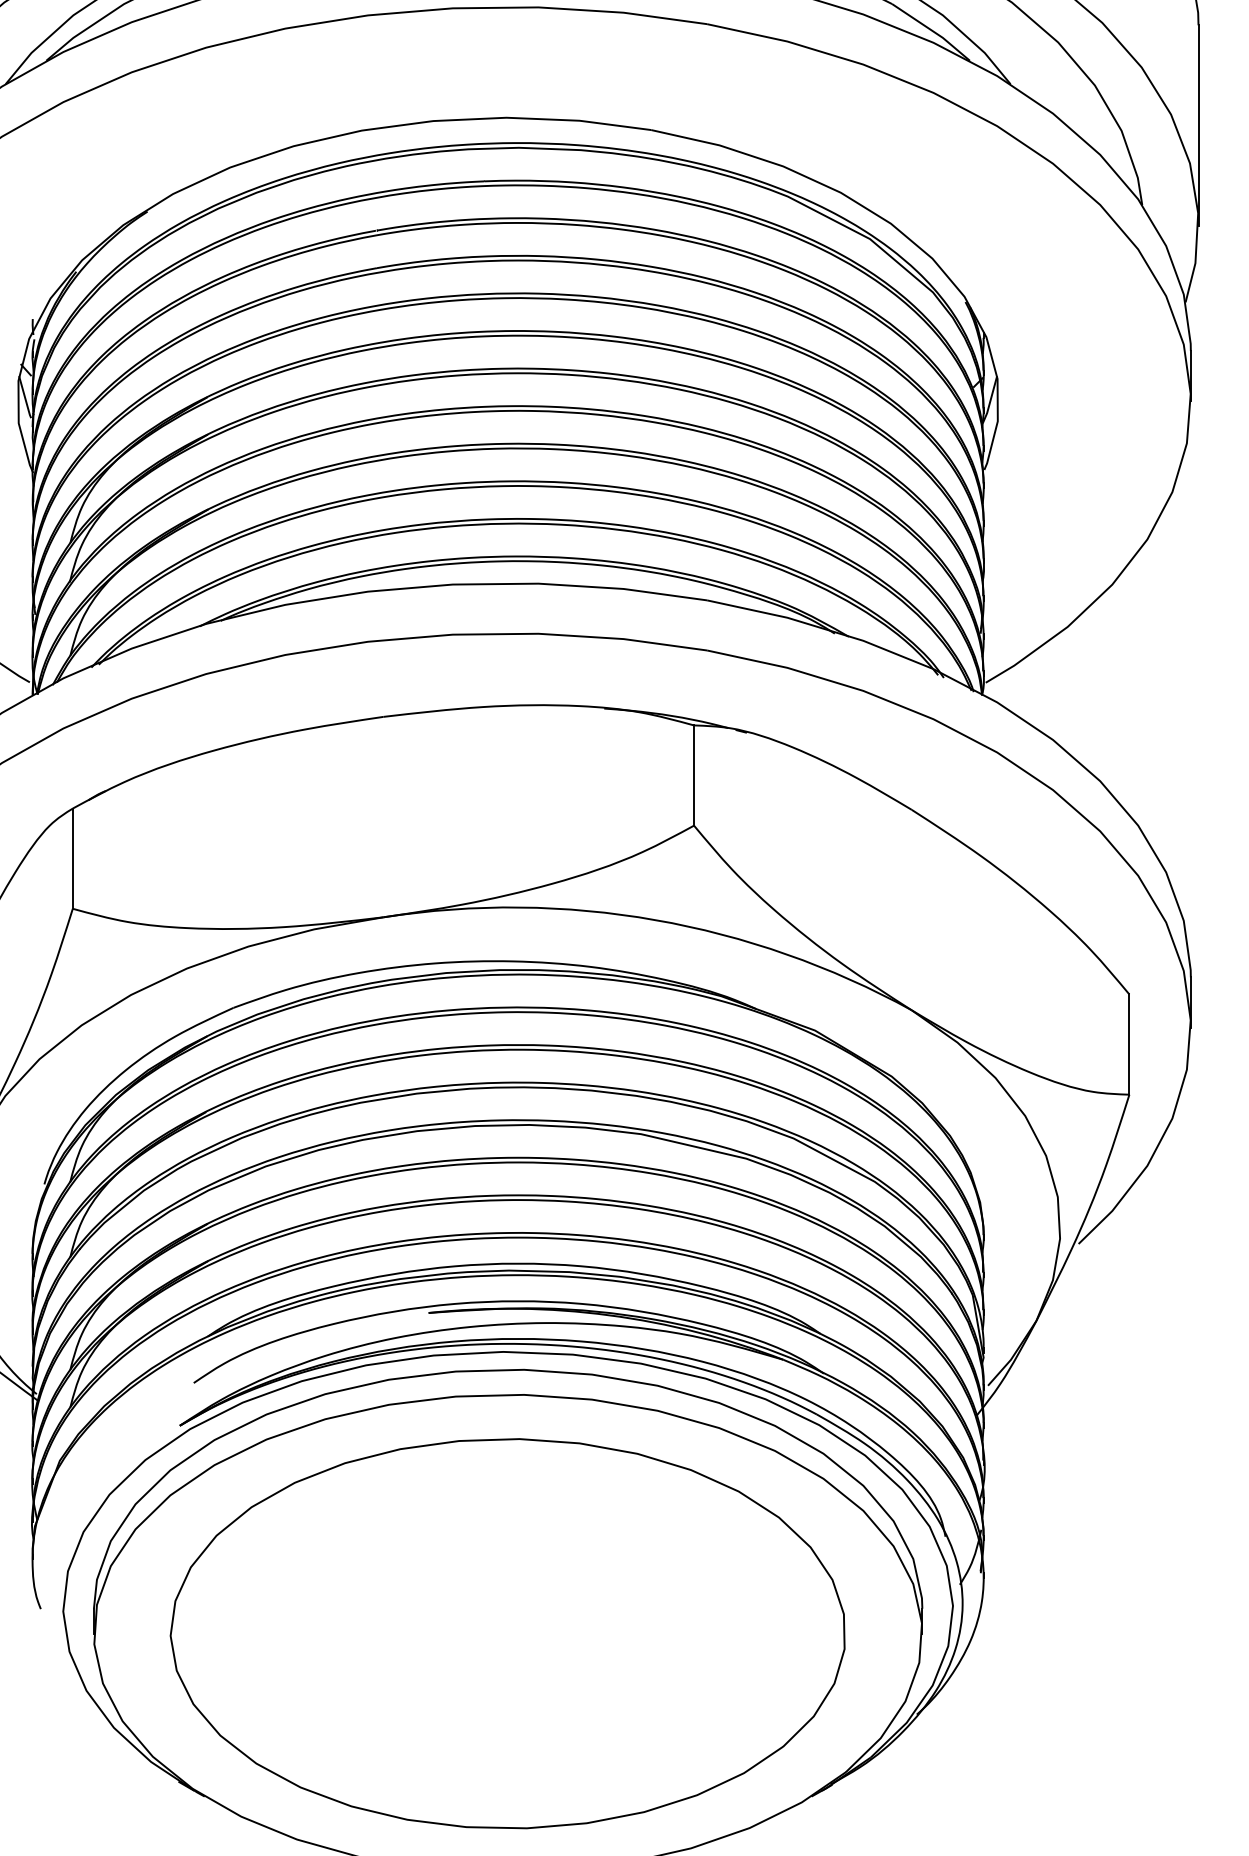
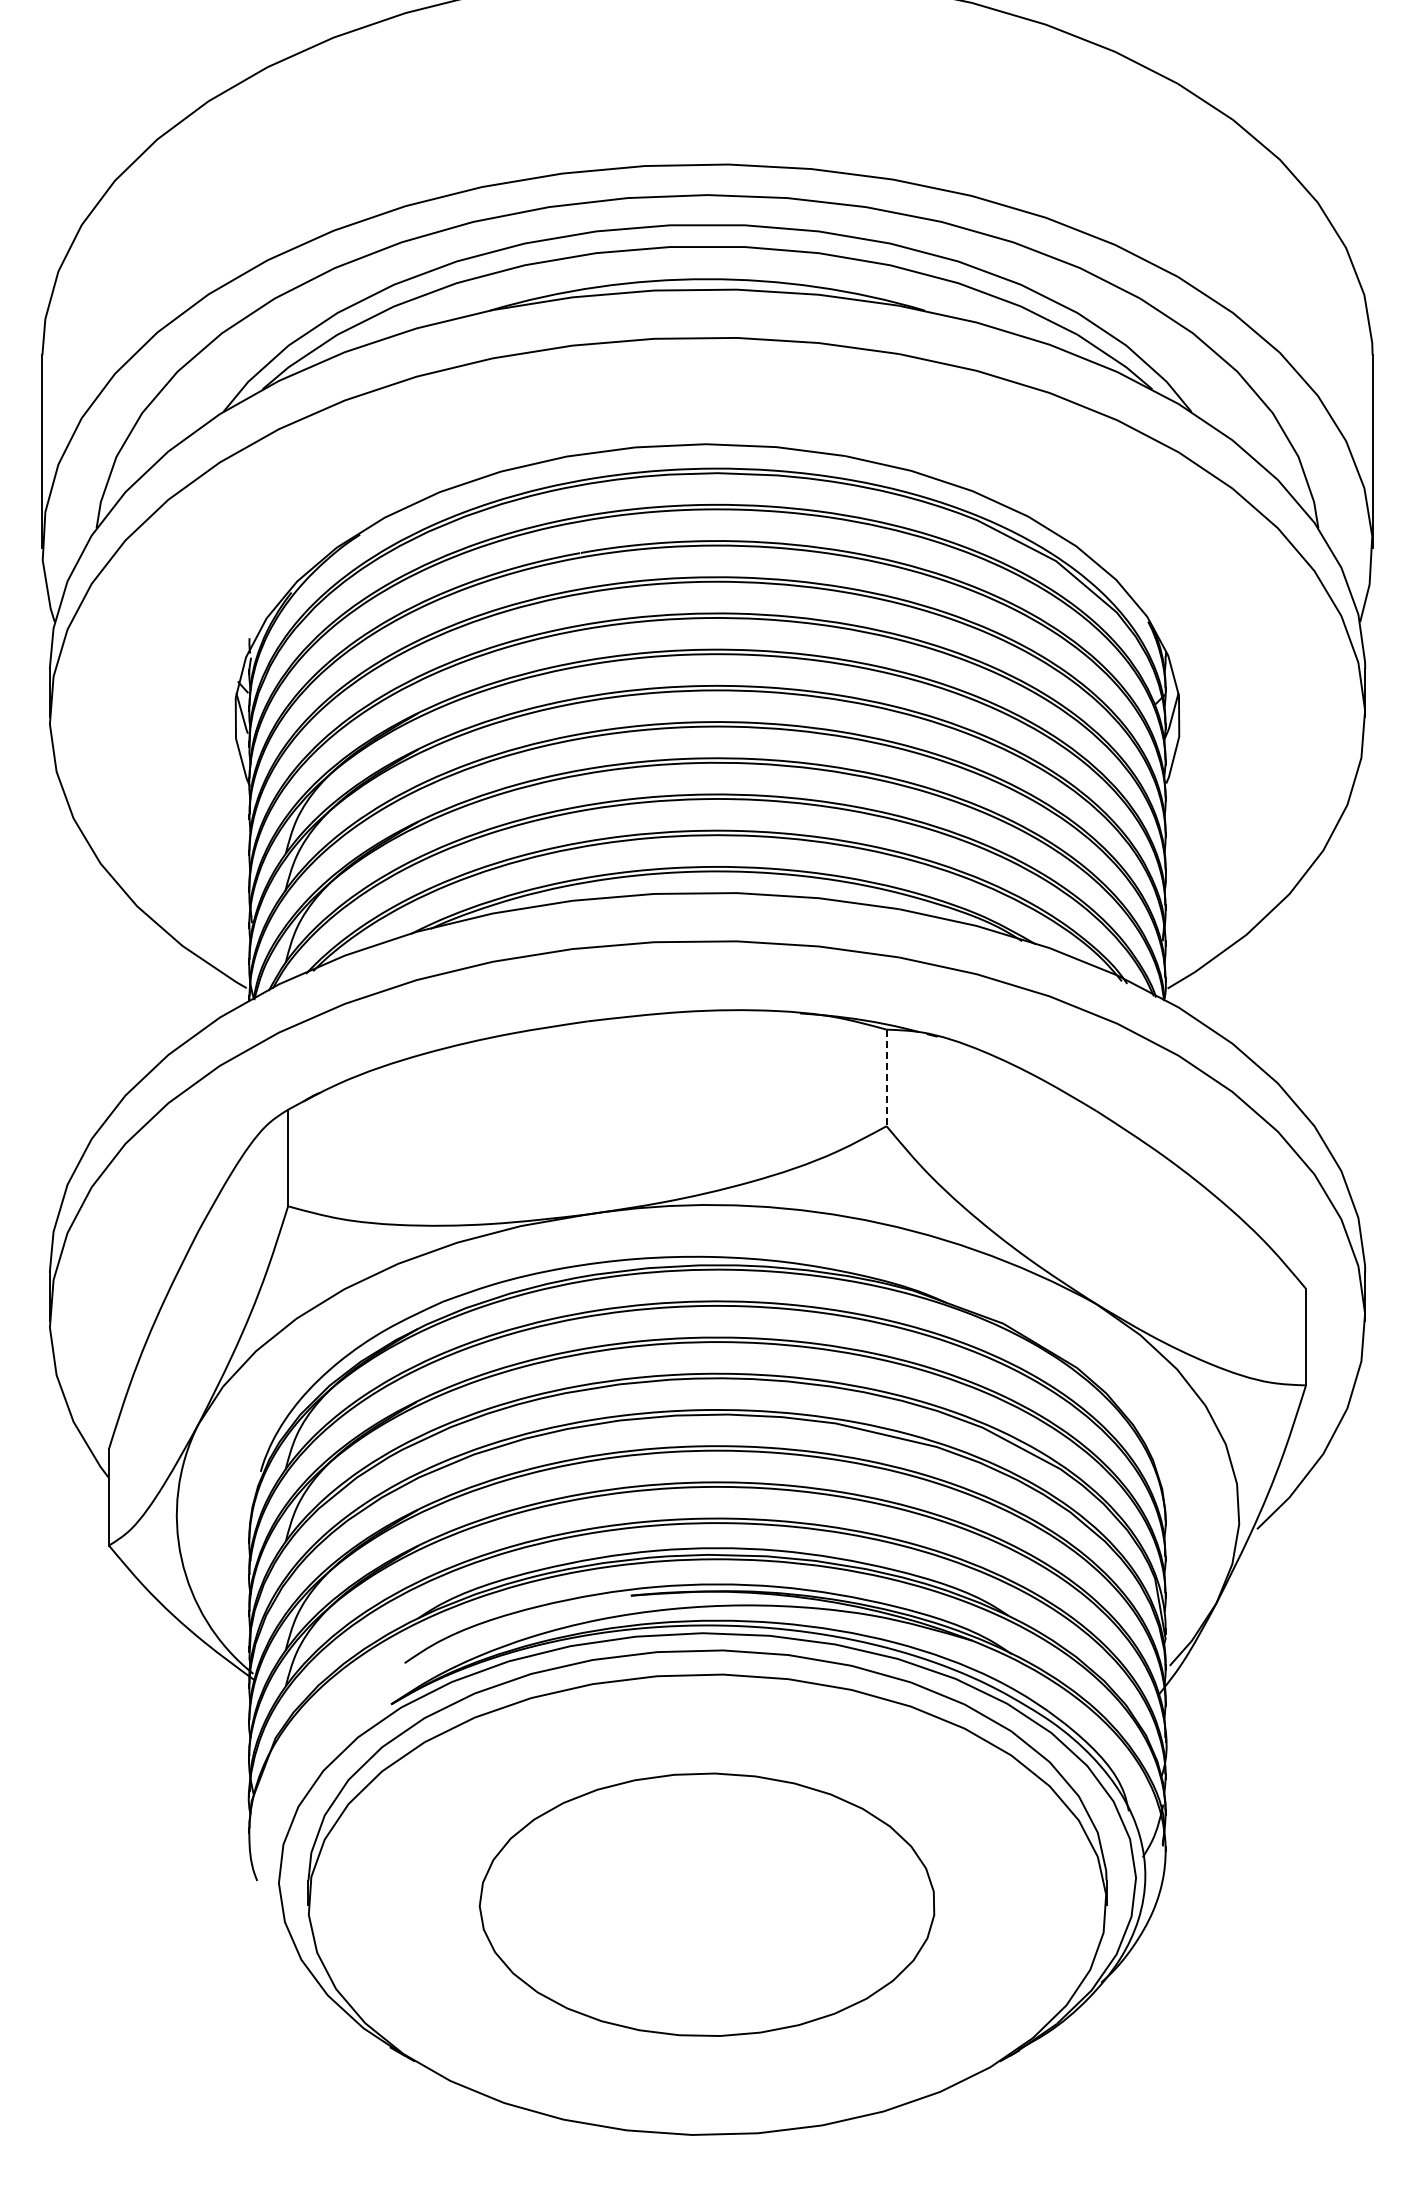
line: (693, 776) -> (886, 1078), solid -> dashed
part: (507, 1633) -> (706, 1904), size x0.7

